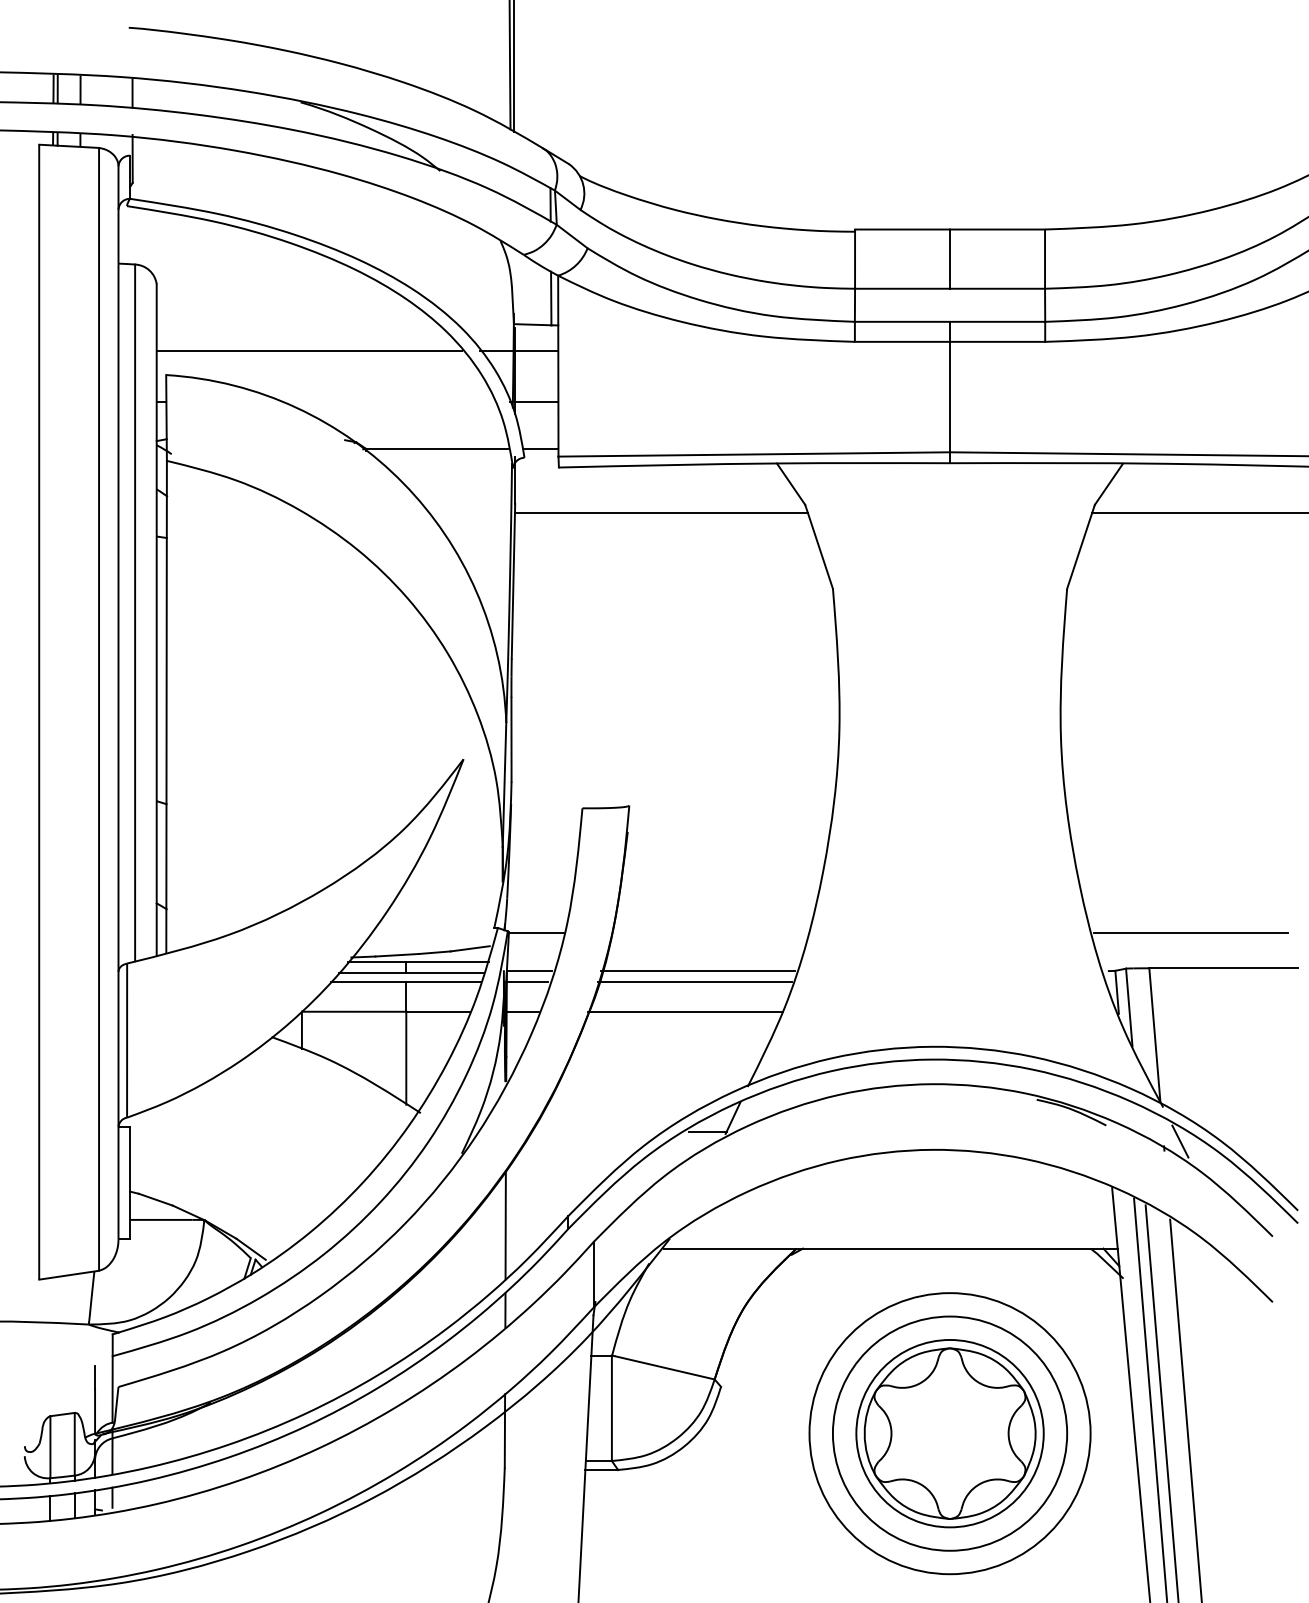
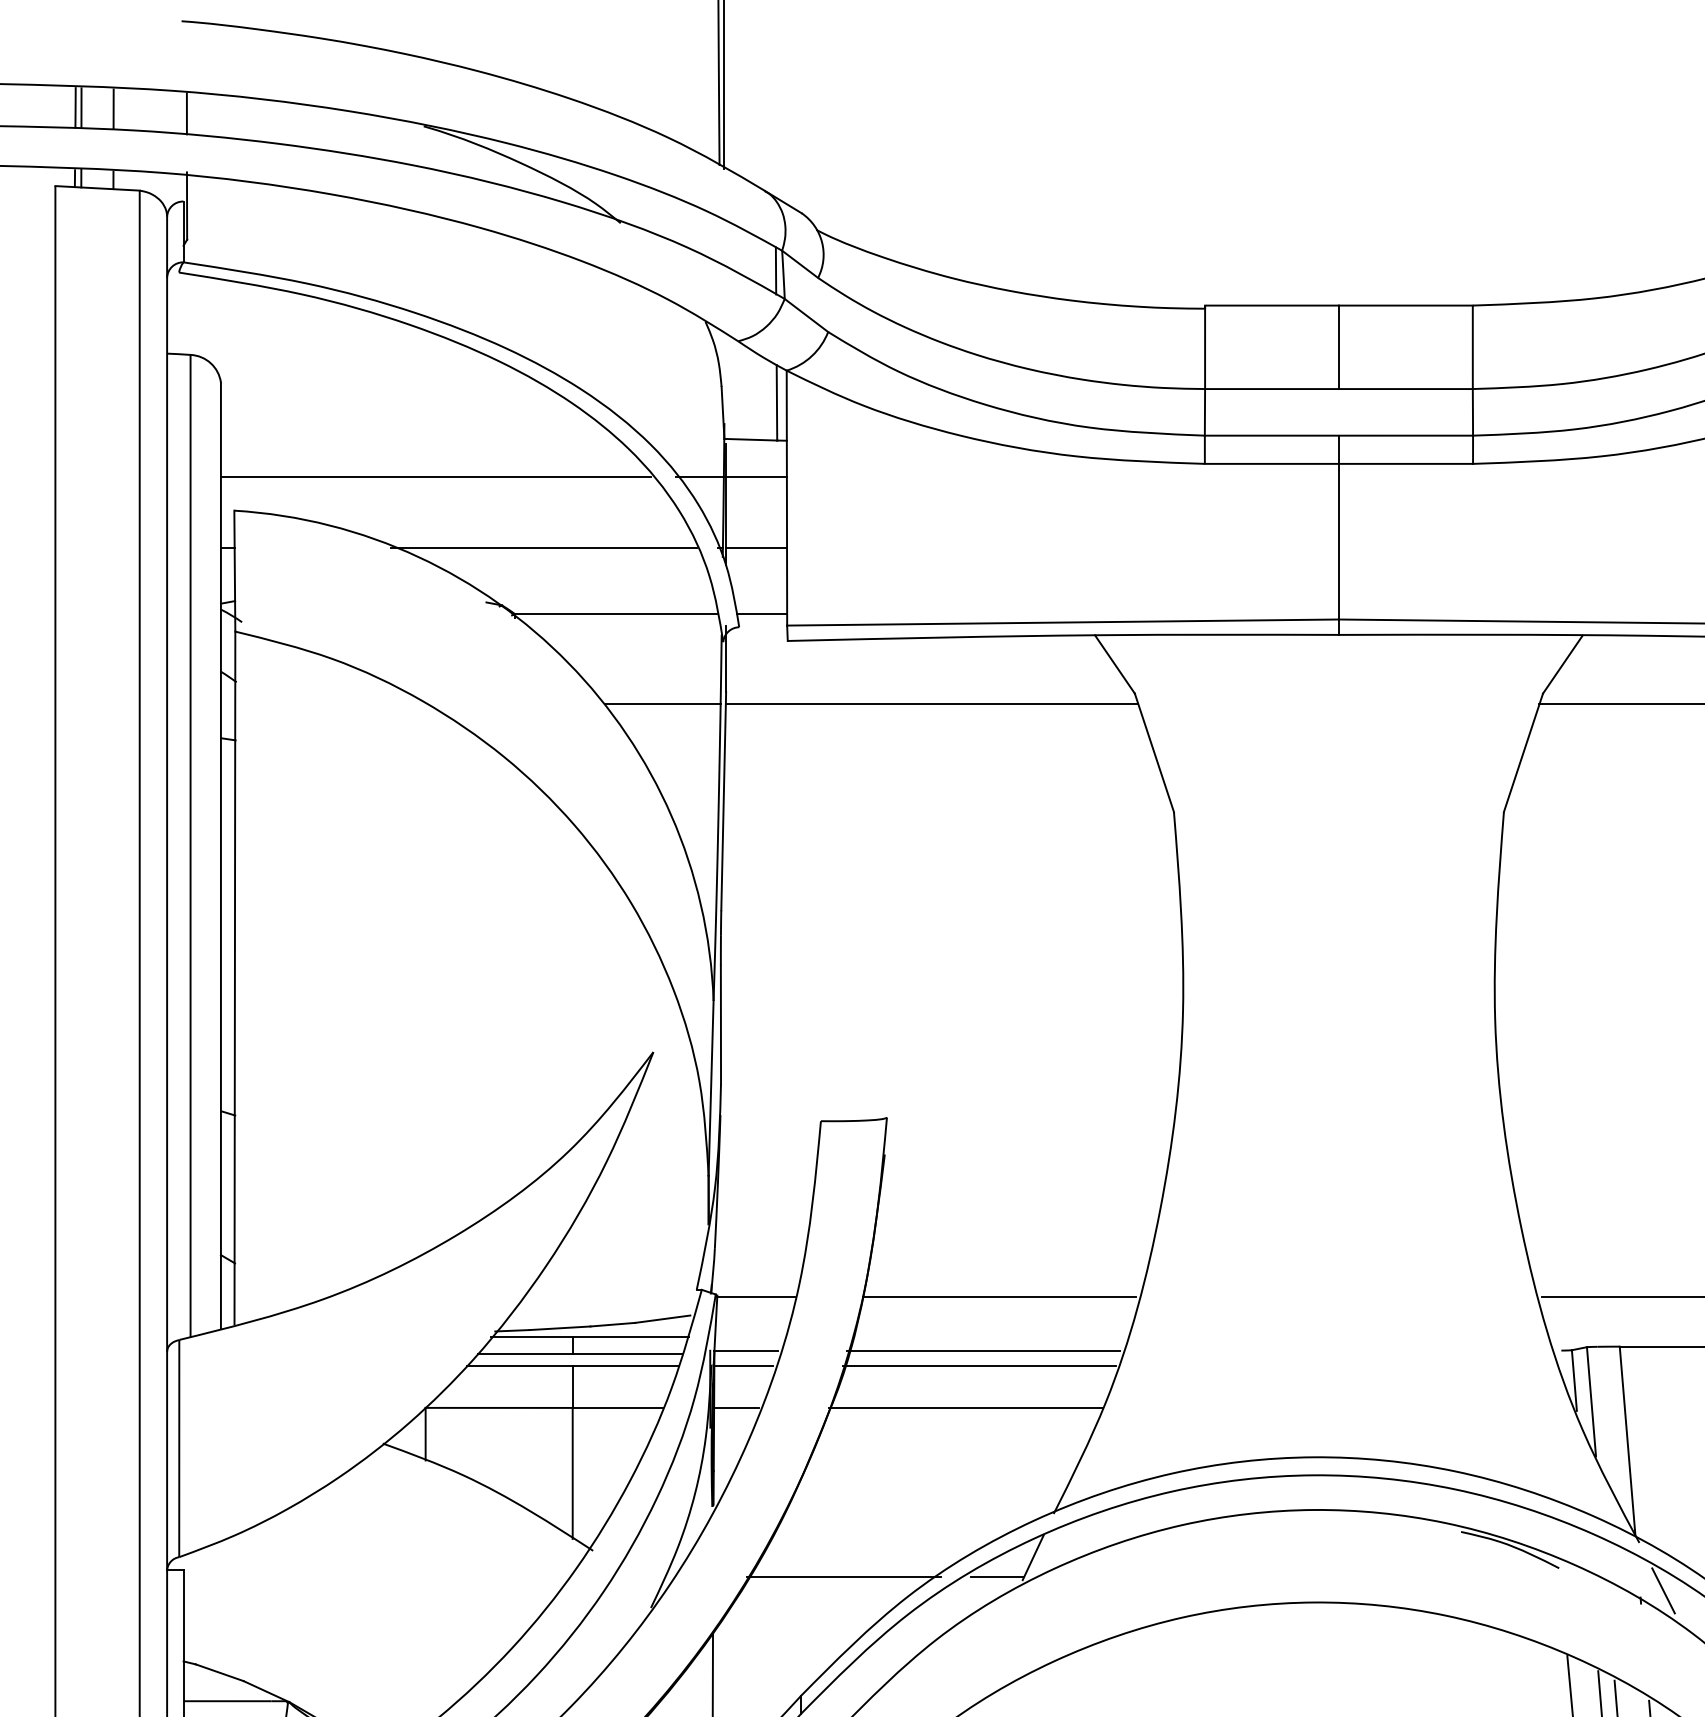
line: (385, 401) -> (543, 547), added
line: (470, 512) -> (663, 704), added
line: (708, 933) -> (998, 1297), added
line: (598, 1131) -> (843, 1576), added

